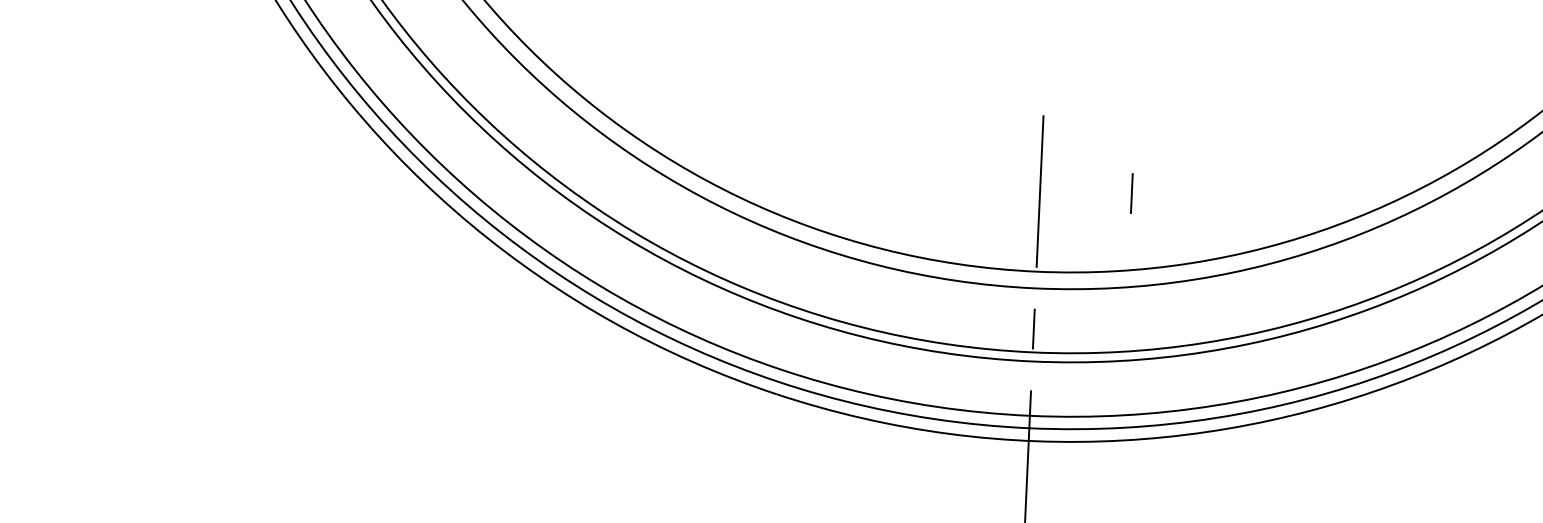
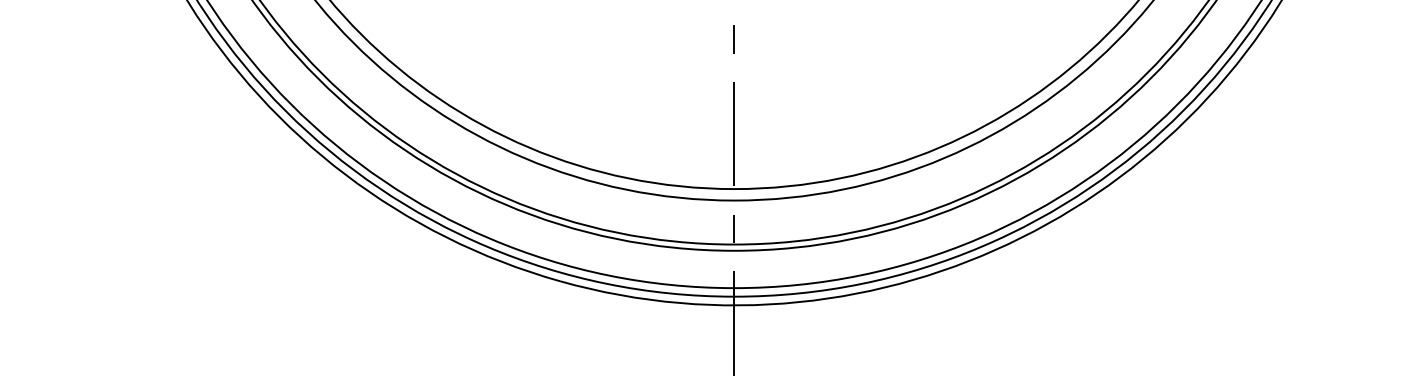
line: (1130, 193) -> (733, 39), moved

